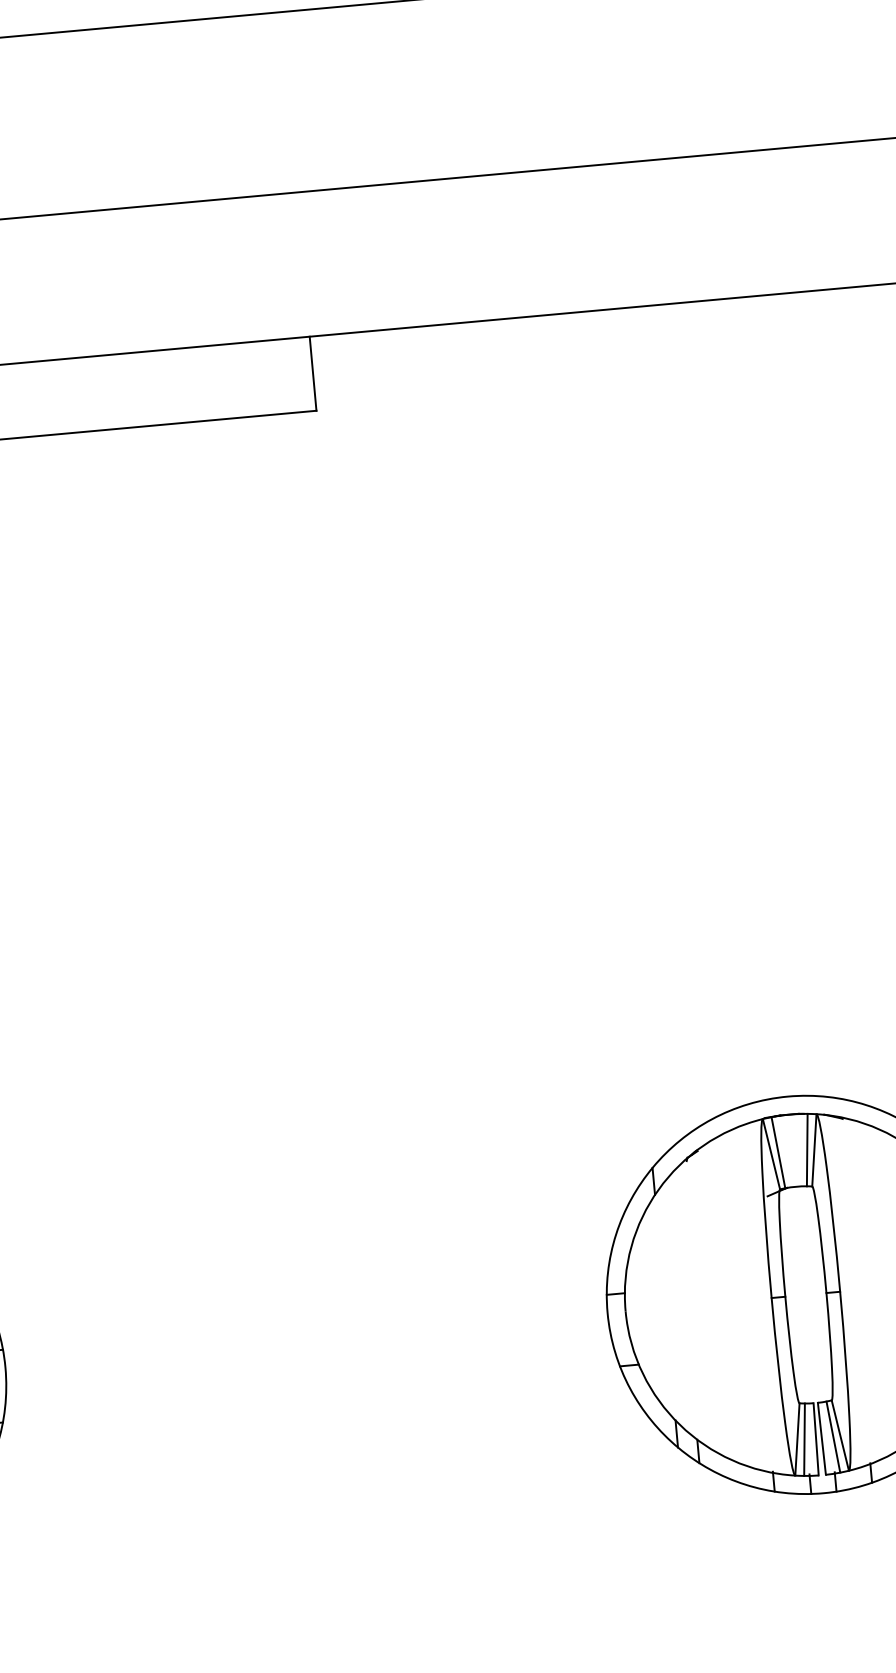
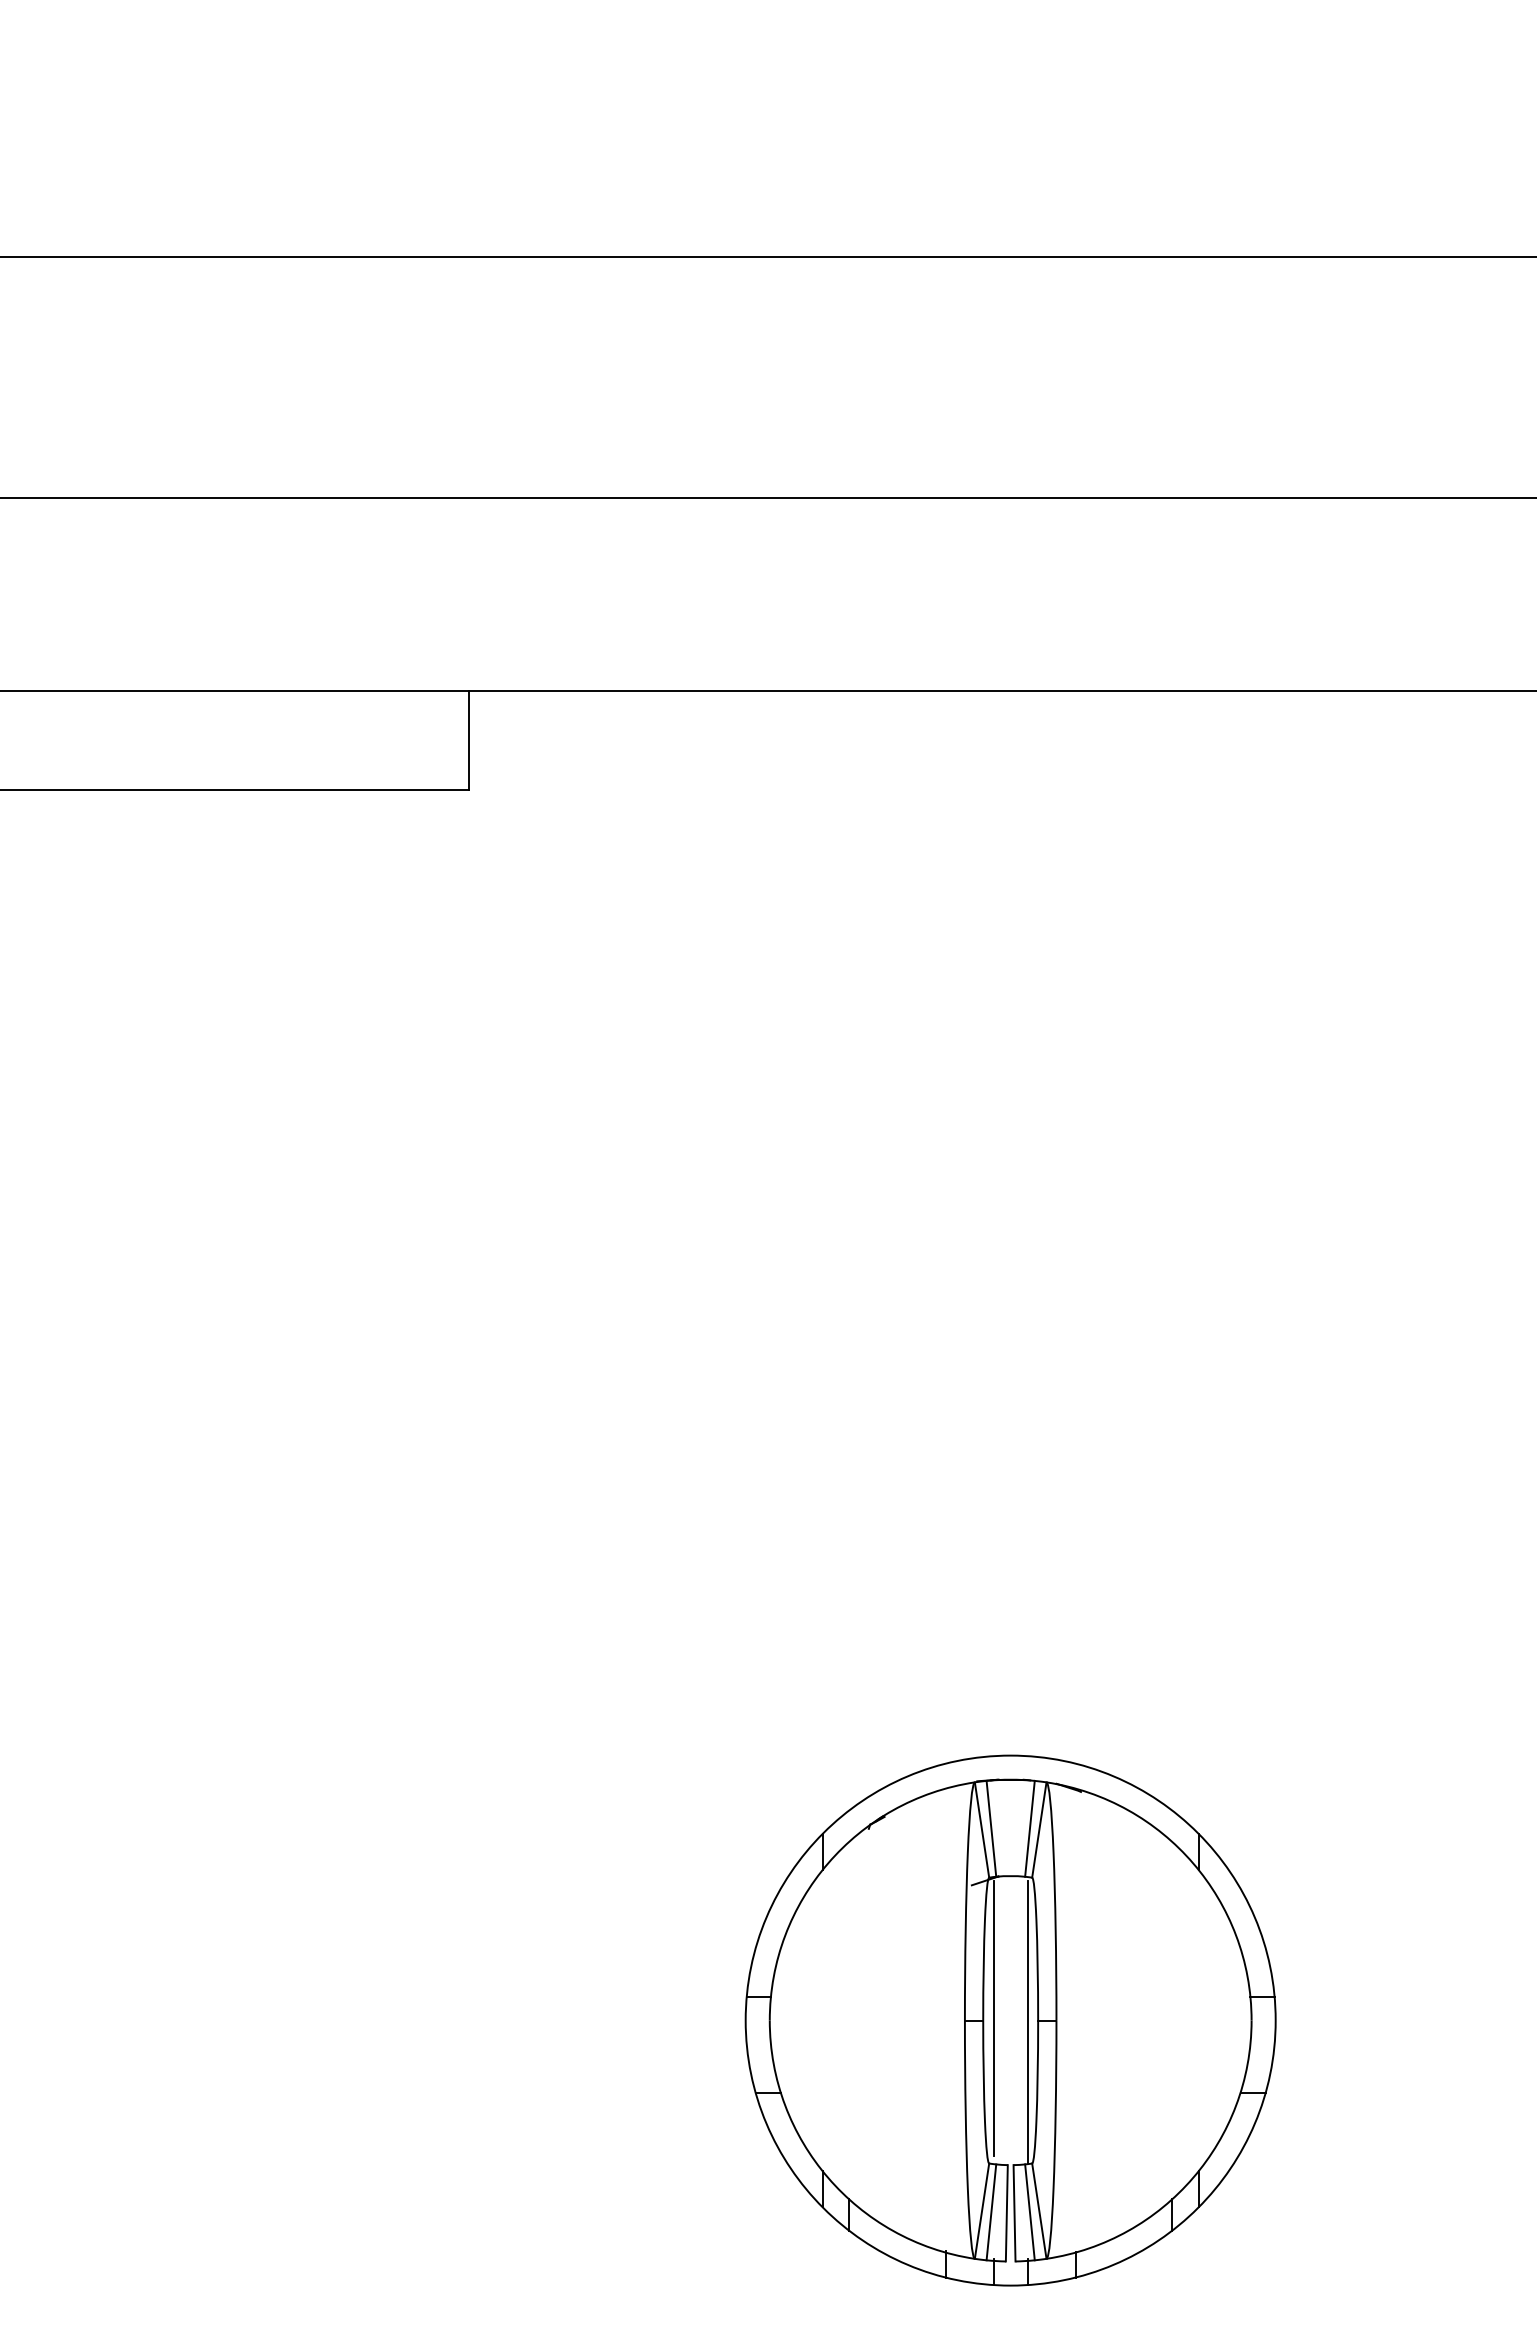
line: (792, 1294) -> (993, 2018), added
line: (818, 1294) -> (1027, 2021), added

